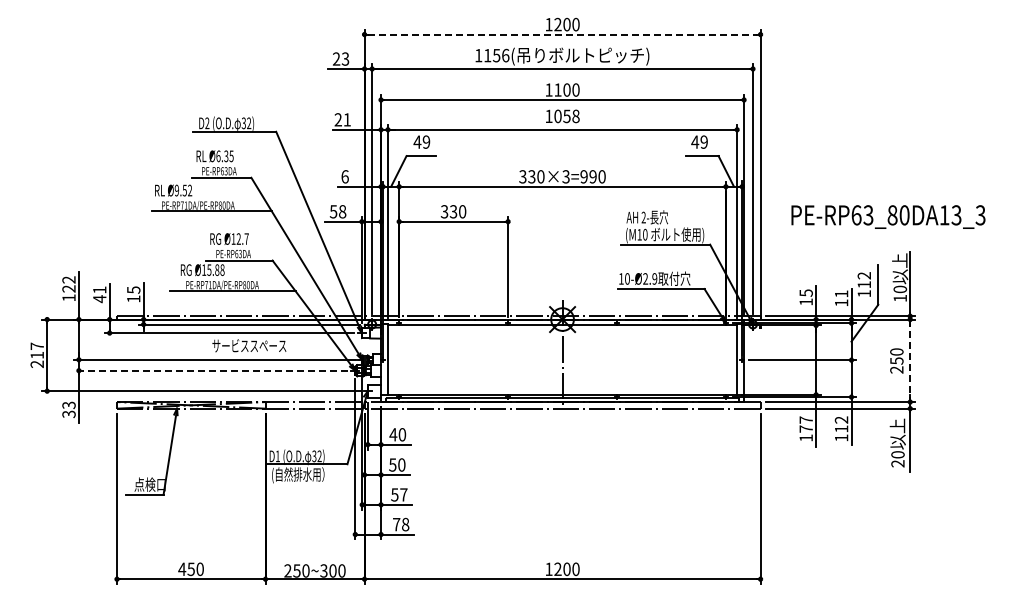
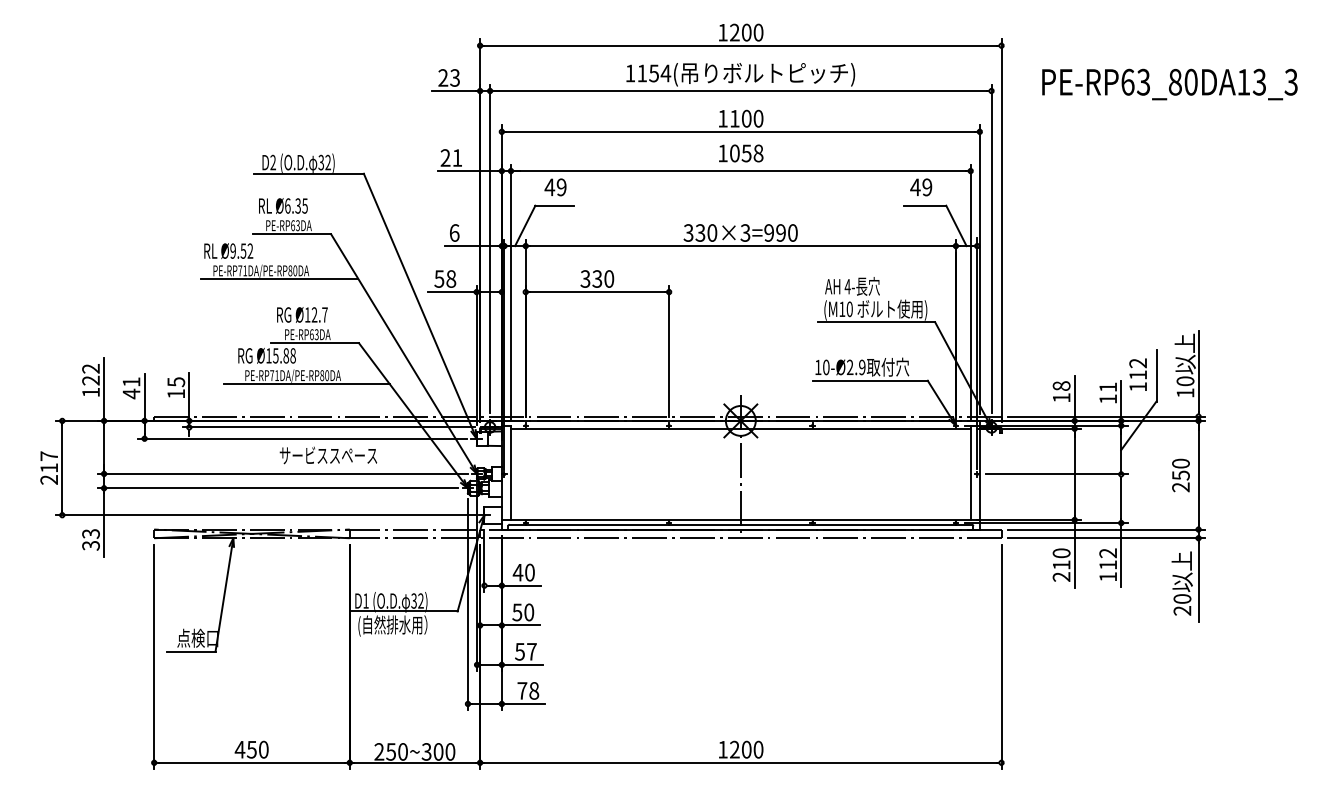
line: (562, 34) -> (740, 45), dashed -> solid
text: (505, 55) -> (665, 73), 1156( -> 1154(
text: (888, 216) -> (1169, 83), moved
text: (643, 217) -> (847, 286), 2- -> 4-
text: (805, 292) -> (1060, 385), 15 -> 18
line: (910, 361) -> (1198, 476), dashed -> solid
line: (210, 370) -> (277, 488), dashed -> solid
text: (805, 428) -> (1060, 564), 177 -> 210

